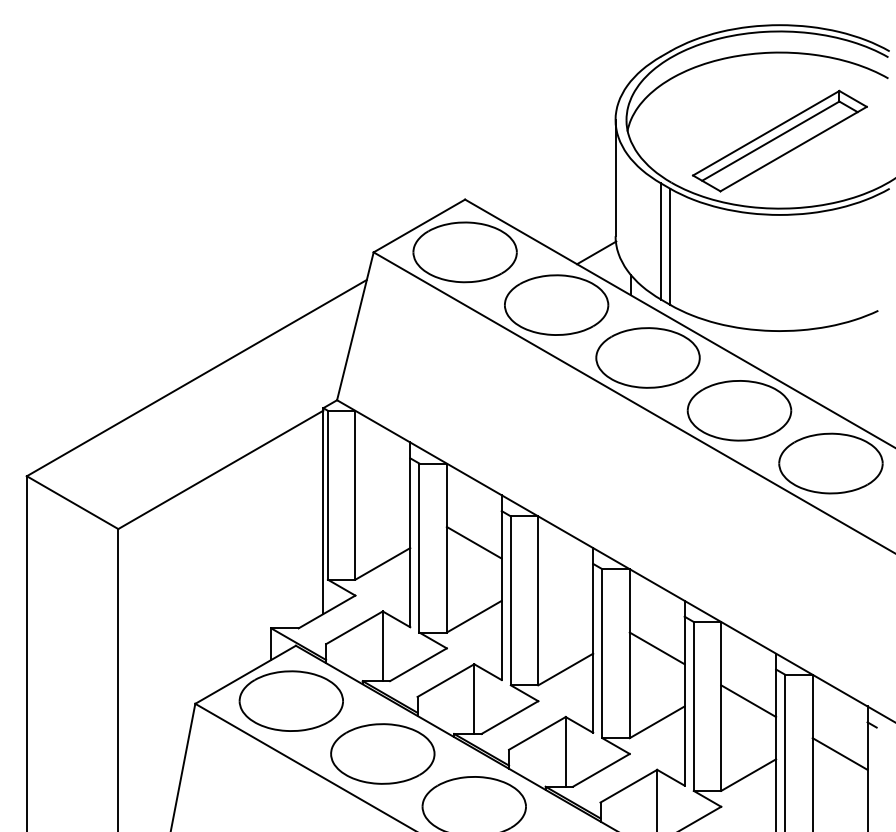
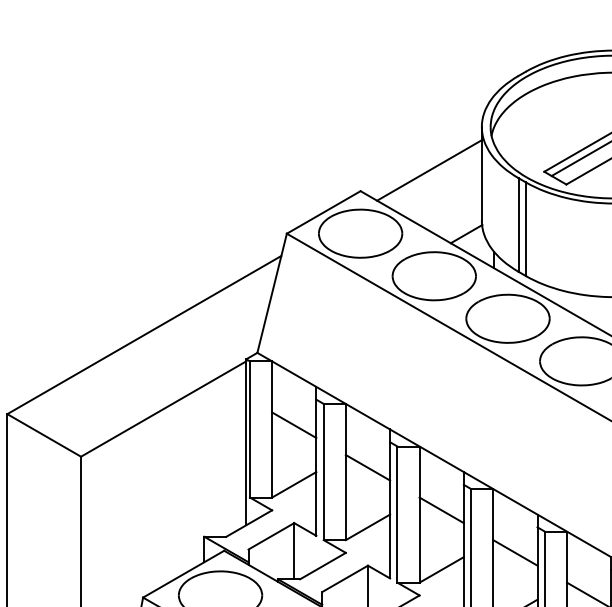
line: (550, 173) -> (429, 170), added
line: (382, 489) -> (293, 424), added
line: (565, 595) -> (441, 510), added

